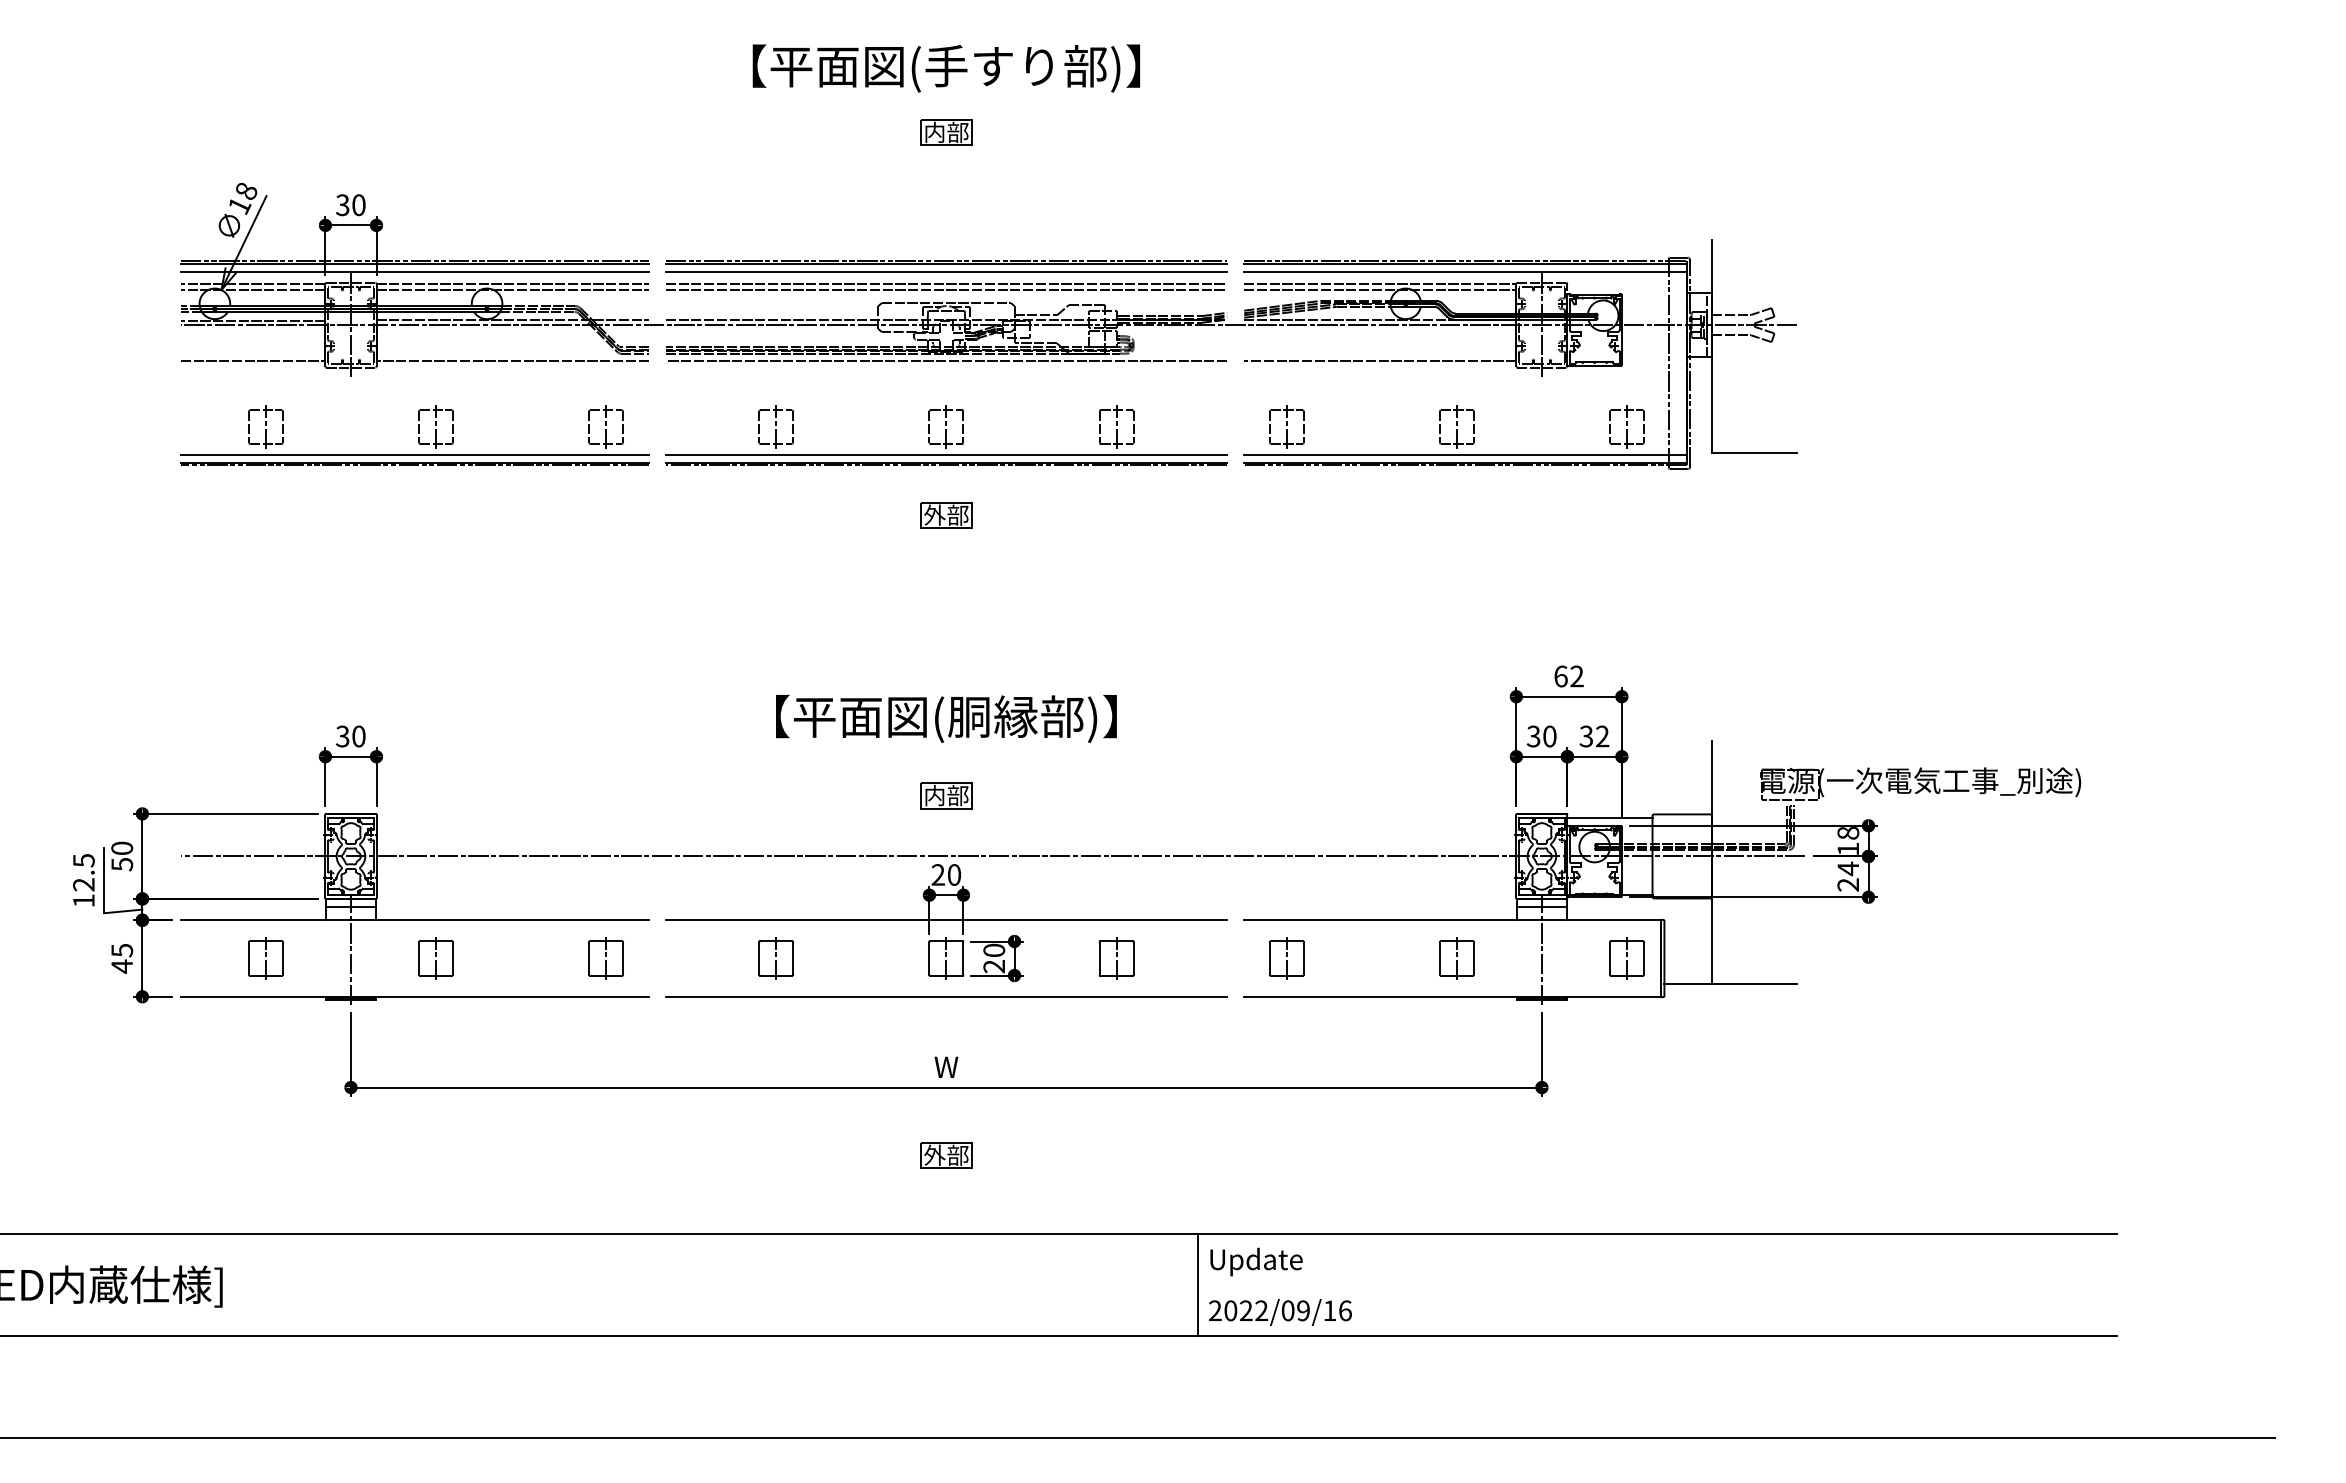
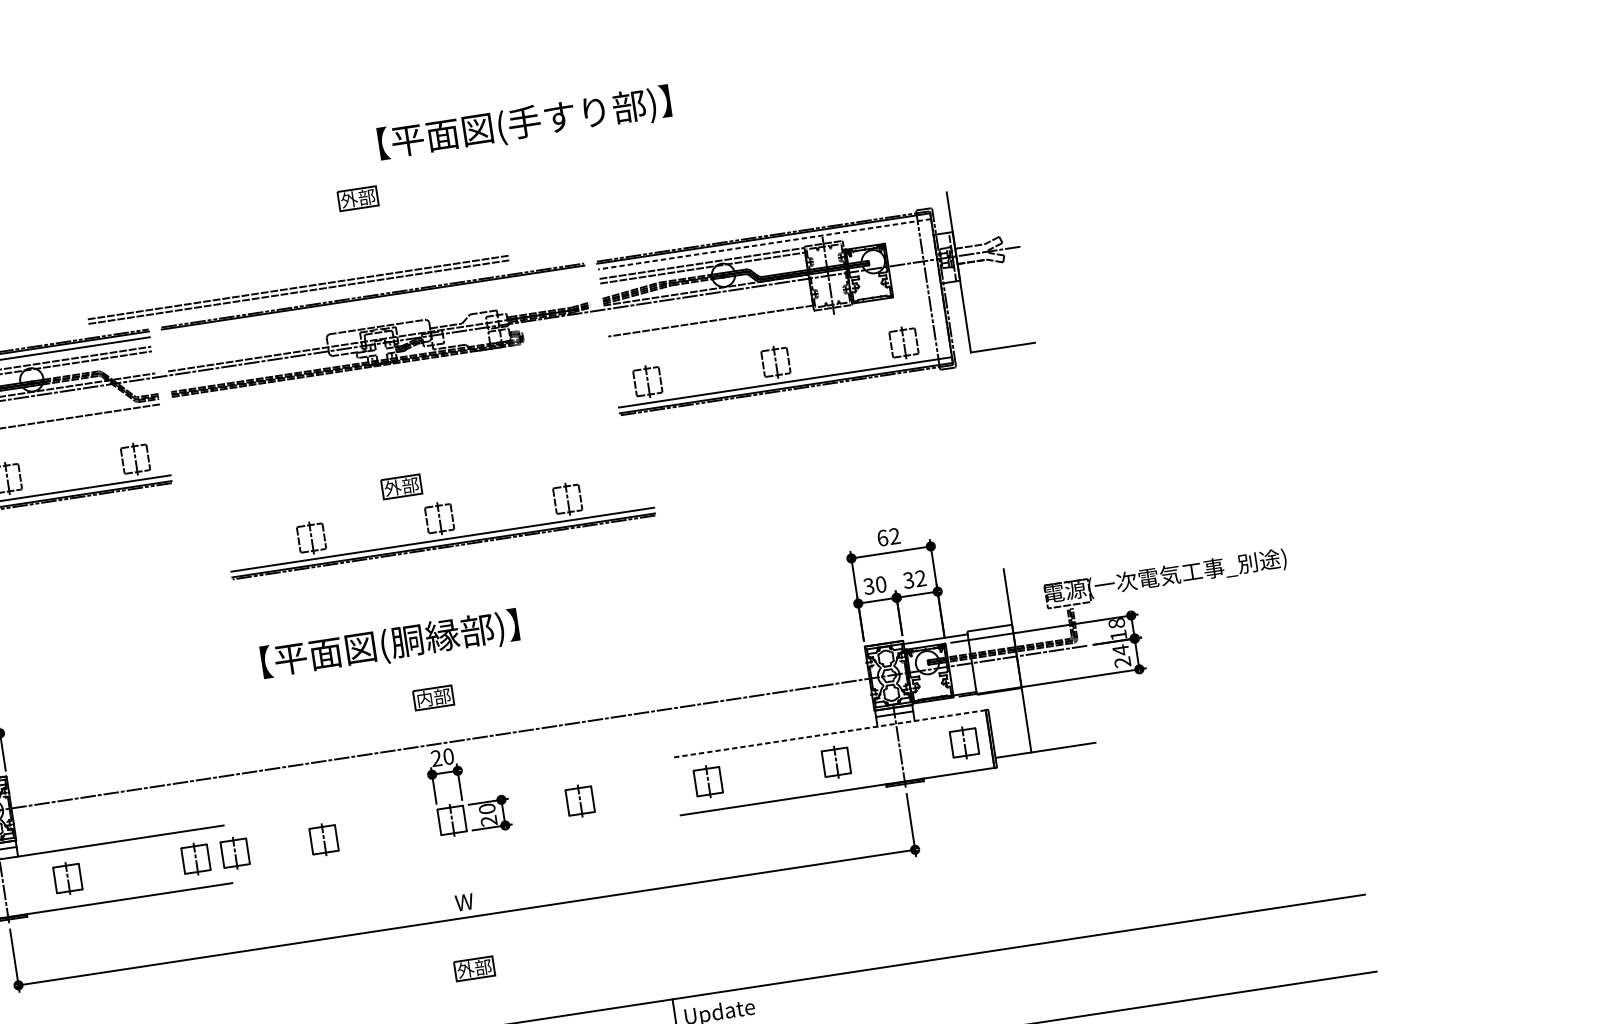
text: (946, 68) -> (524, 124), moved
text: (934, 132) -> (349, 199), 内部 -> 外部
line: (946, 271) -> (373, 303), removed
line: (1464, 271) -> (763, 244), solid -> dashed
part: (945, 286) -> (298, 289), moved
line: (946, 360) -> (384, 370), removed
part: (946, 435) -> (440, 524), moved
text: (946, 718) -> (390, 644), moved
line: (946, 920) -> (447, 791), removed
line: (1452, 920) -> (828, 734), solid -> dashed
part: (658, 958) -> (235, 853), added
line: (946, 996) -> (456, 849), removed

